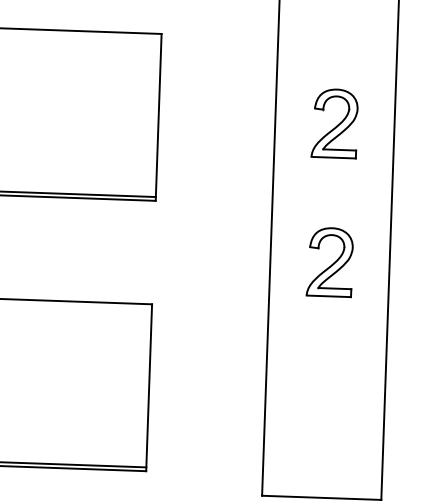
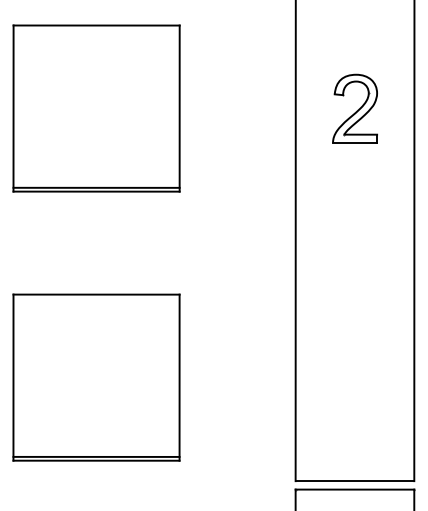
part: (329, 262) -> (354, 246), removed

